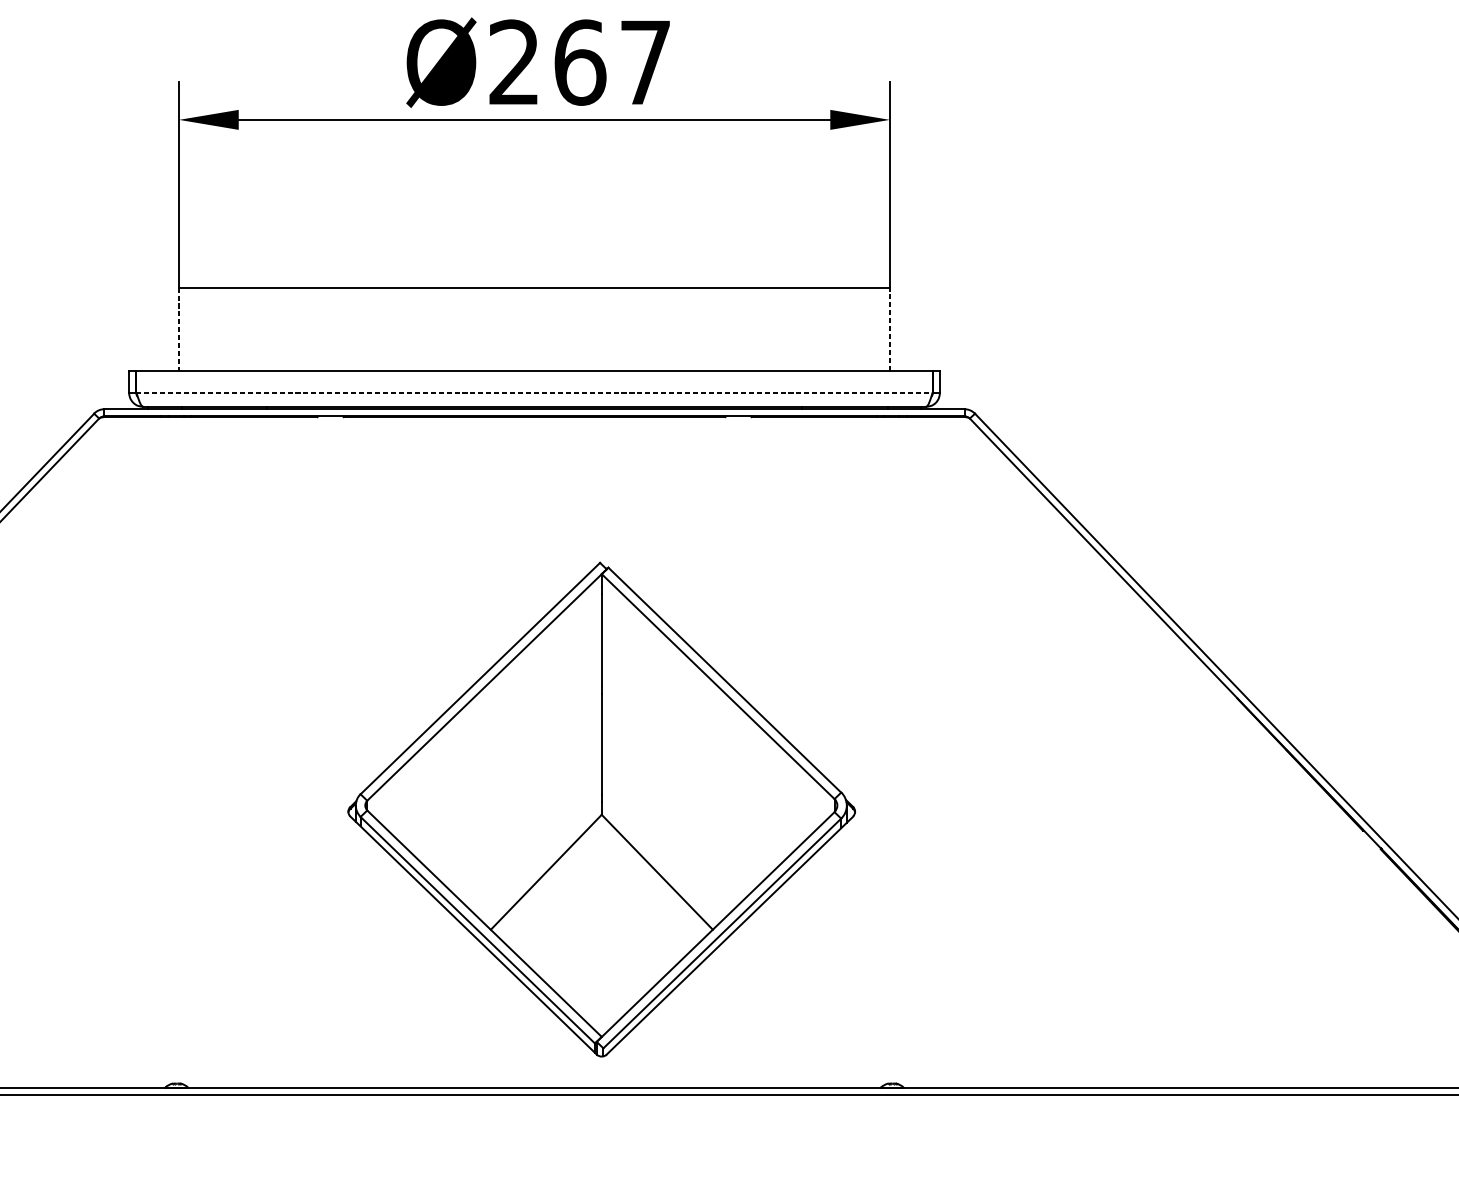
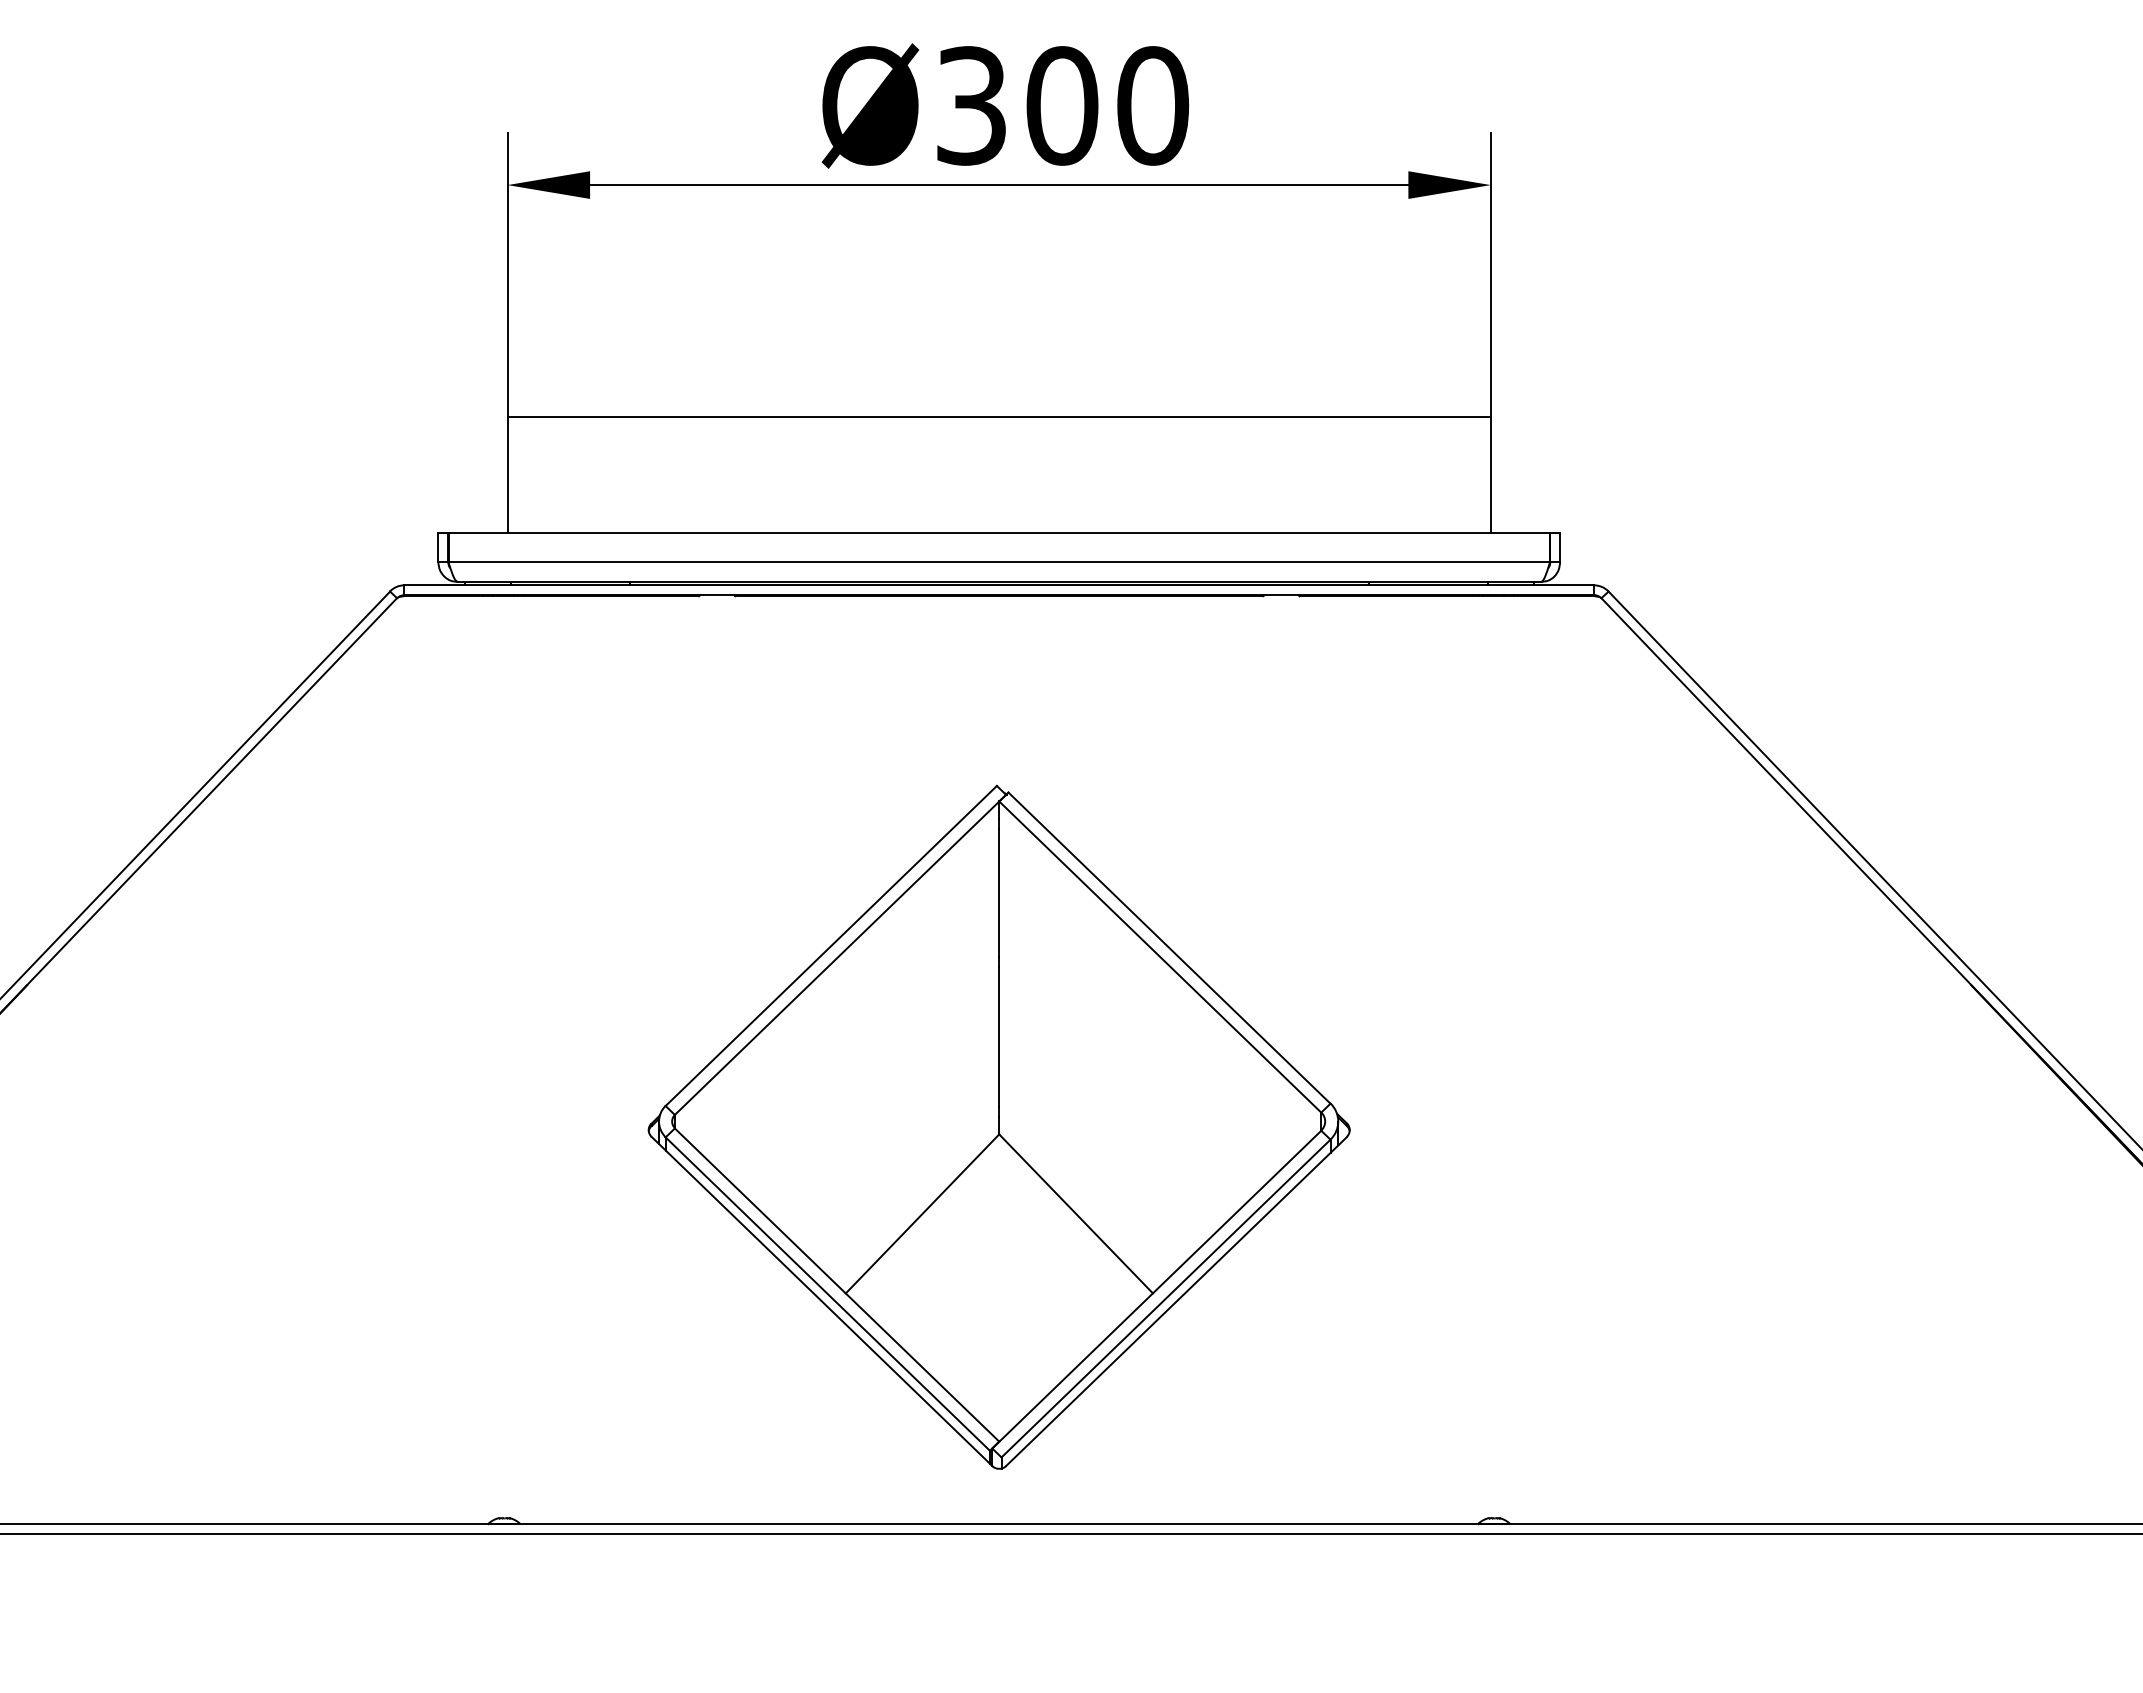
text: (580, 62) -> (1063, 105), Ø267 -> Ø300
line: (179, 329) -> (507, 474), dashed -> solid
line: (889, 329) -> (1490, 474), dashed -> solid
line: (534, 392) -> (999, 562), dashed -> solid
part: (601, 809) -> (998, 1126), moved

